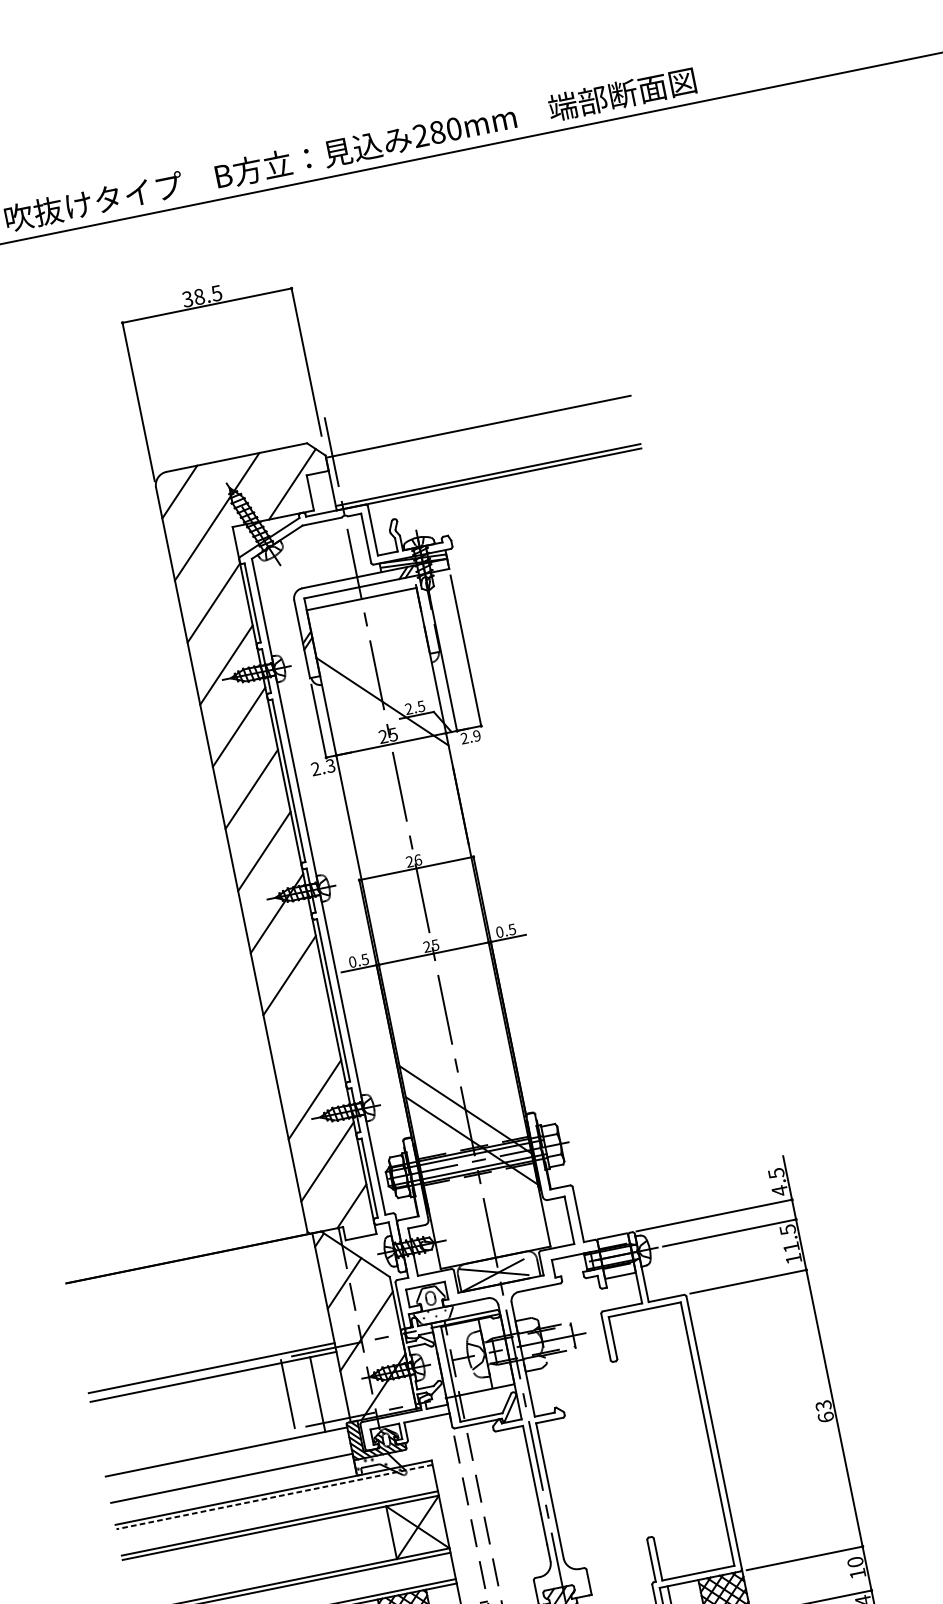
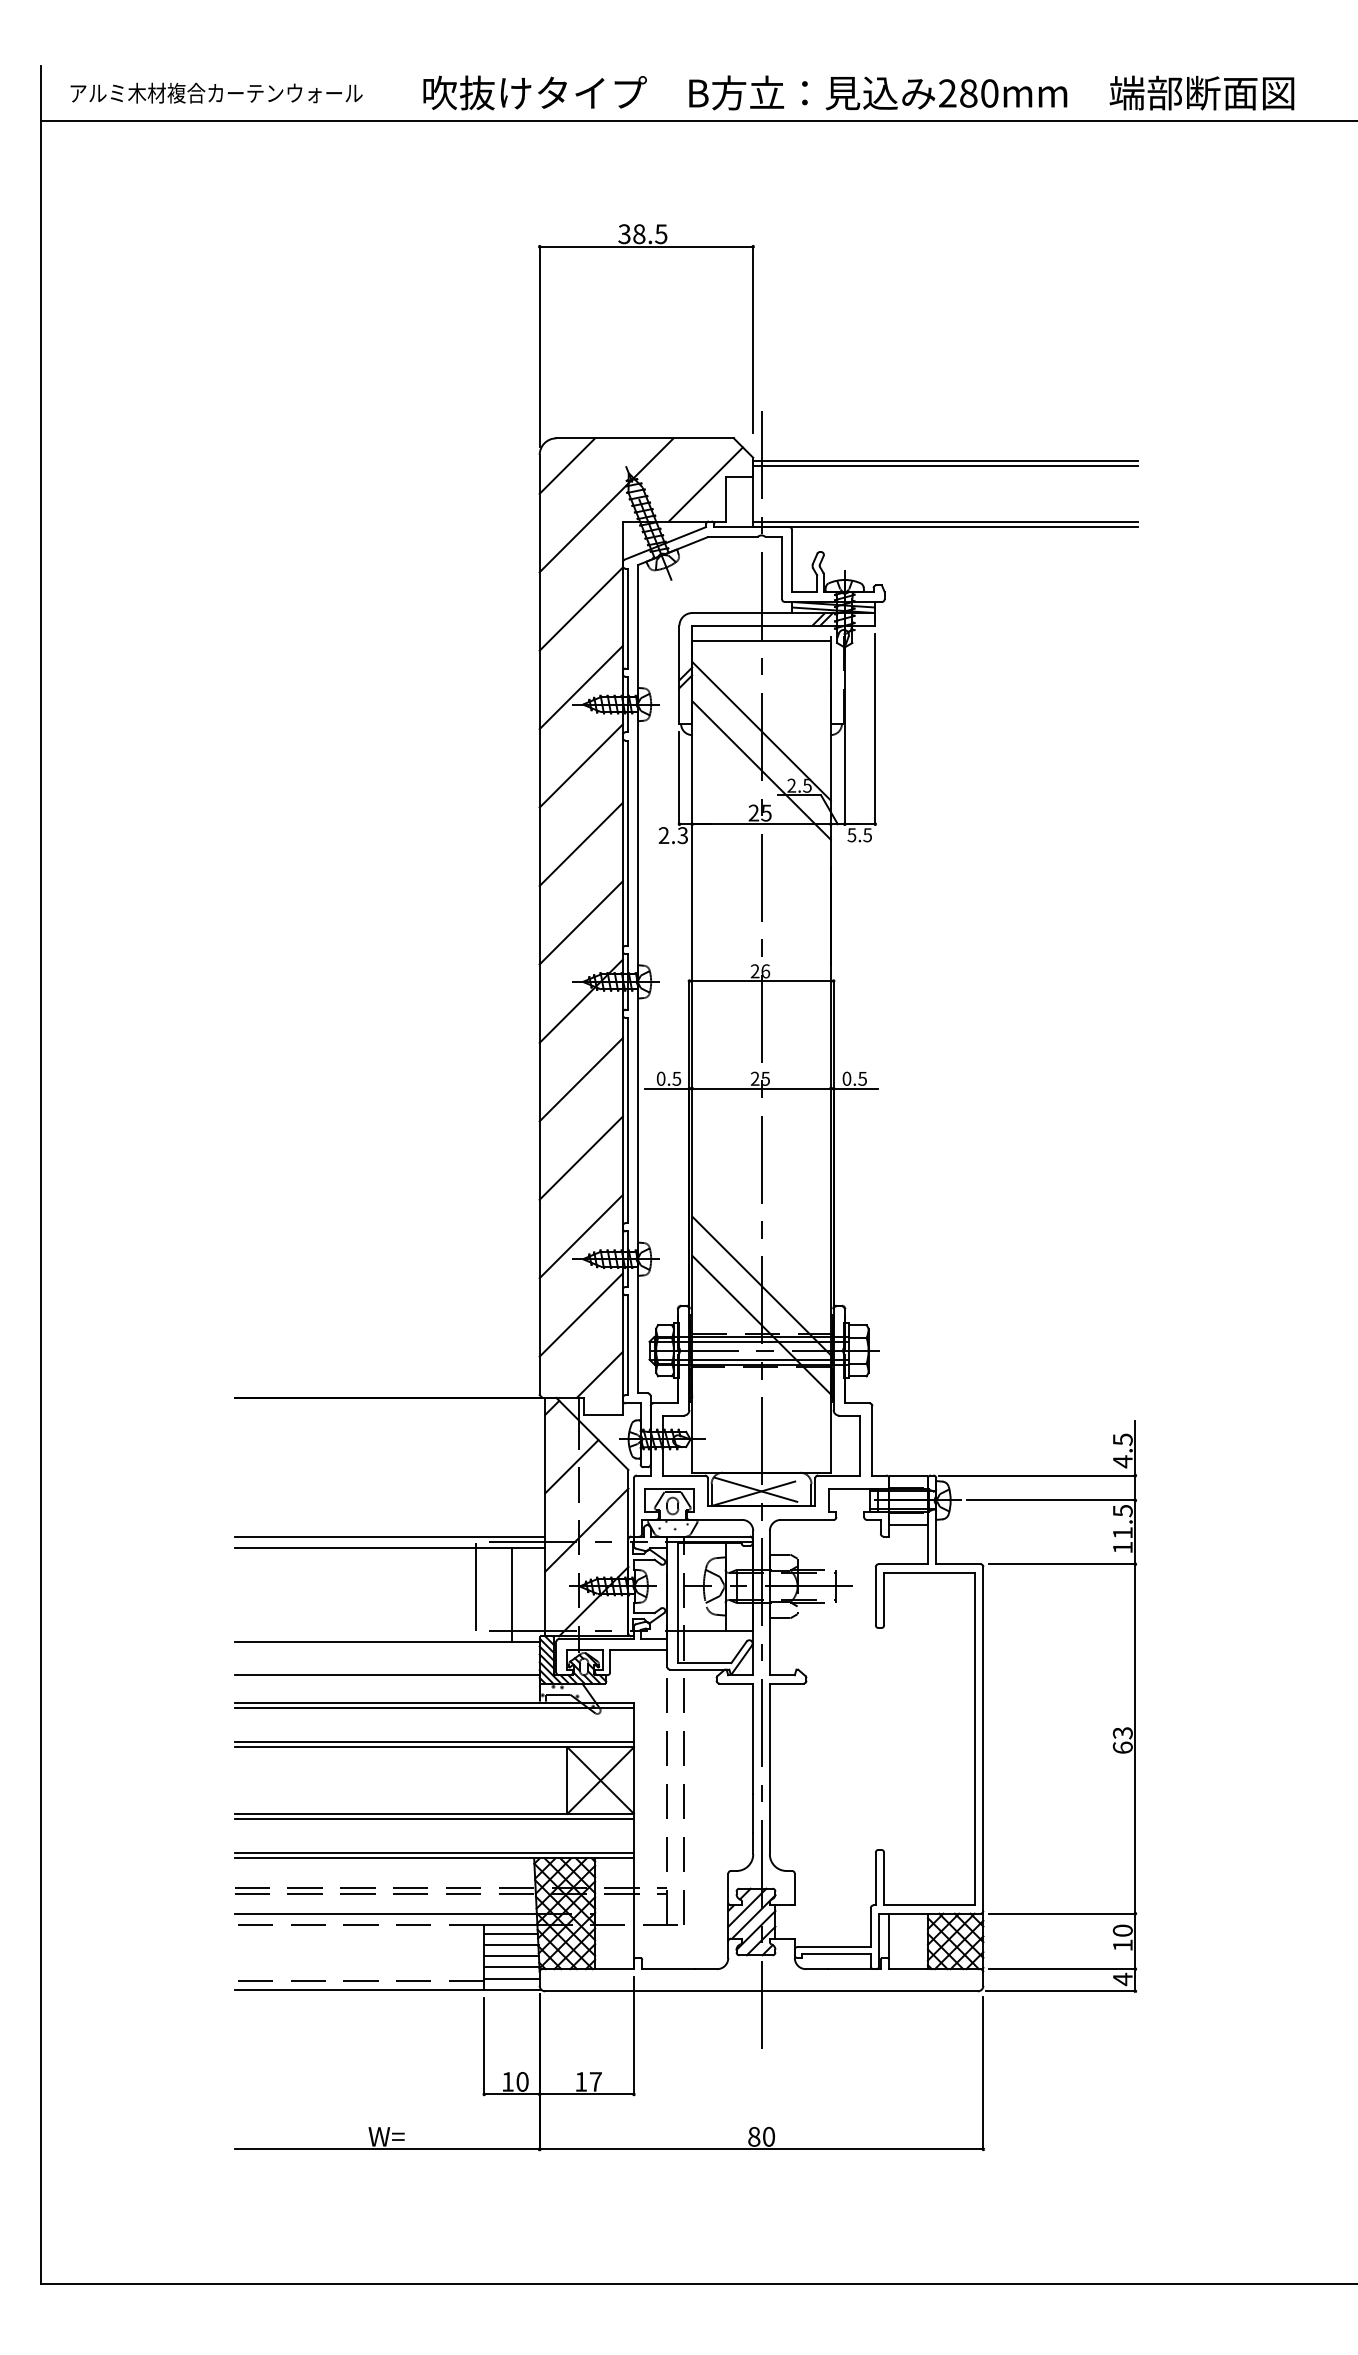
line: (479, 431) -> (945, 466), added
line: (376, 670) -> (761, 730), added
text: (470, 737) -> (859, 835), 2.9 -> 5.5
line: (301, 1037) -> (580, 1157), added
line: (274, 1497) -> (434, 1708), dashed -> solid

